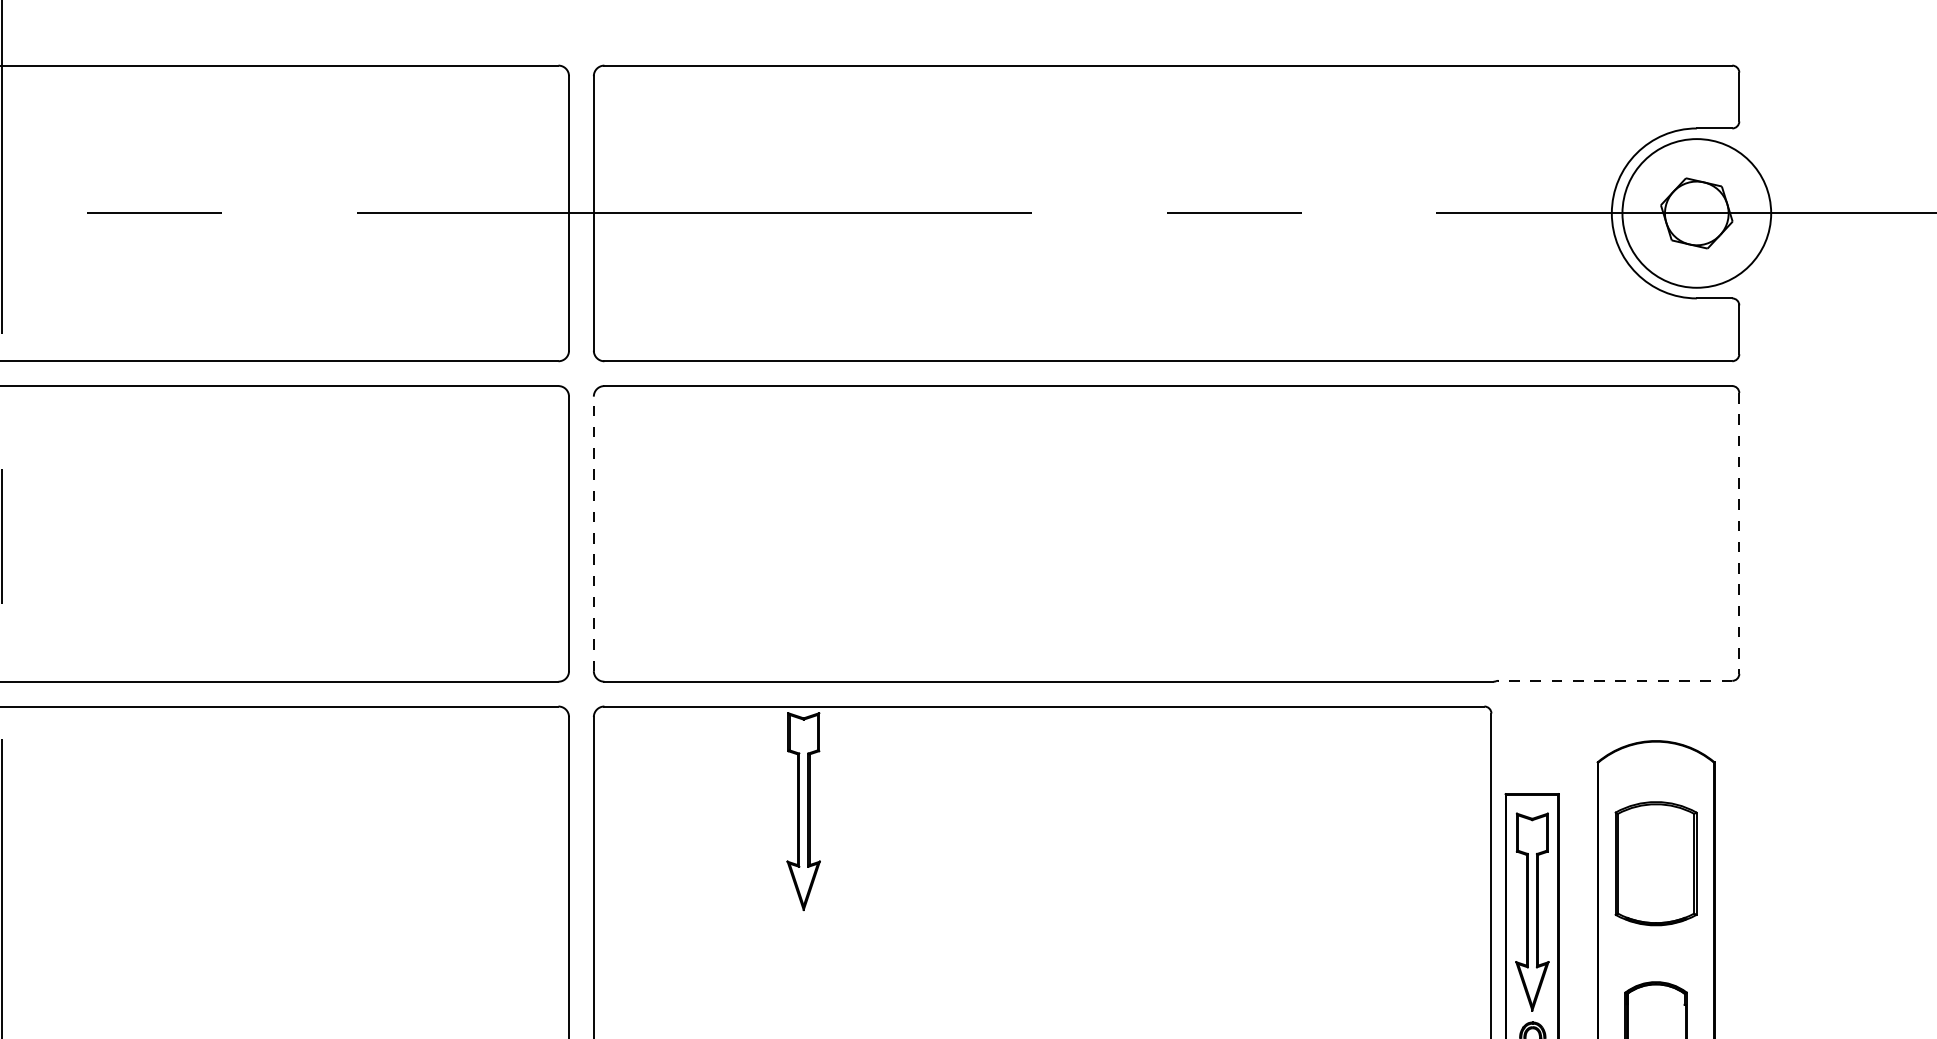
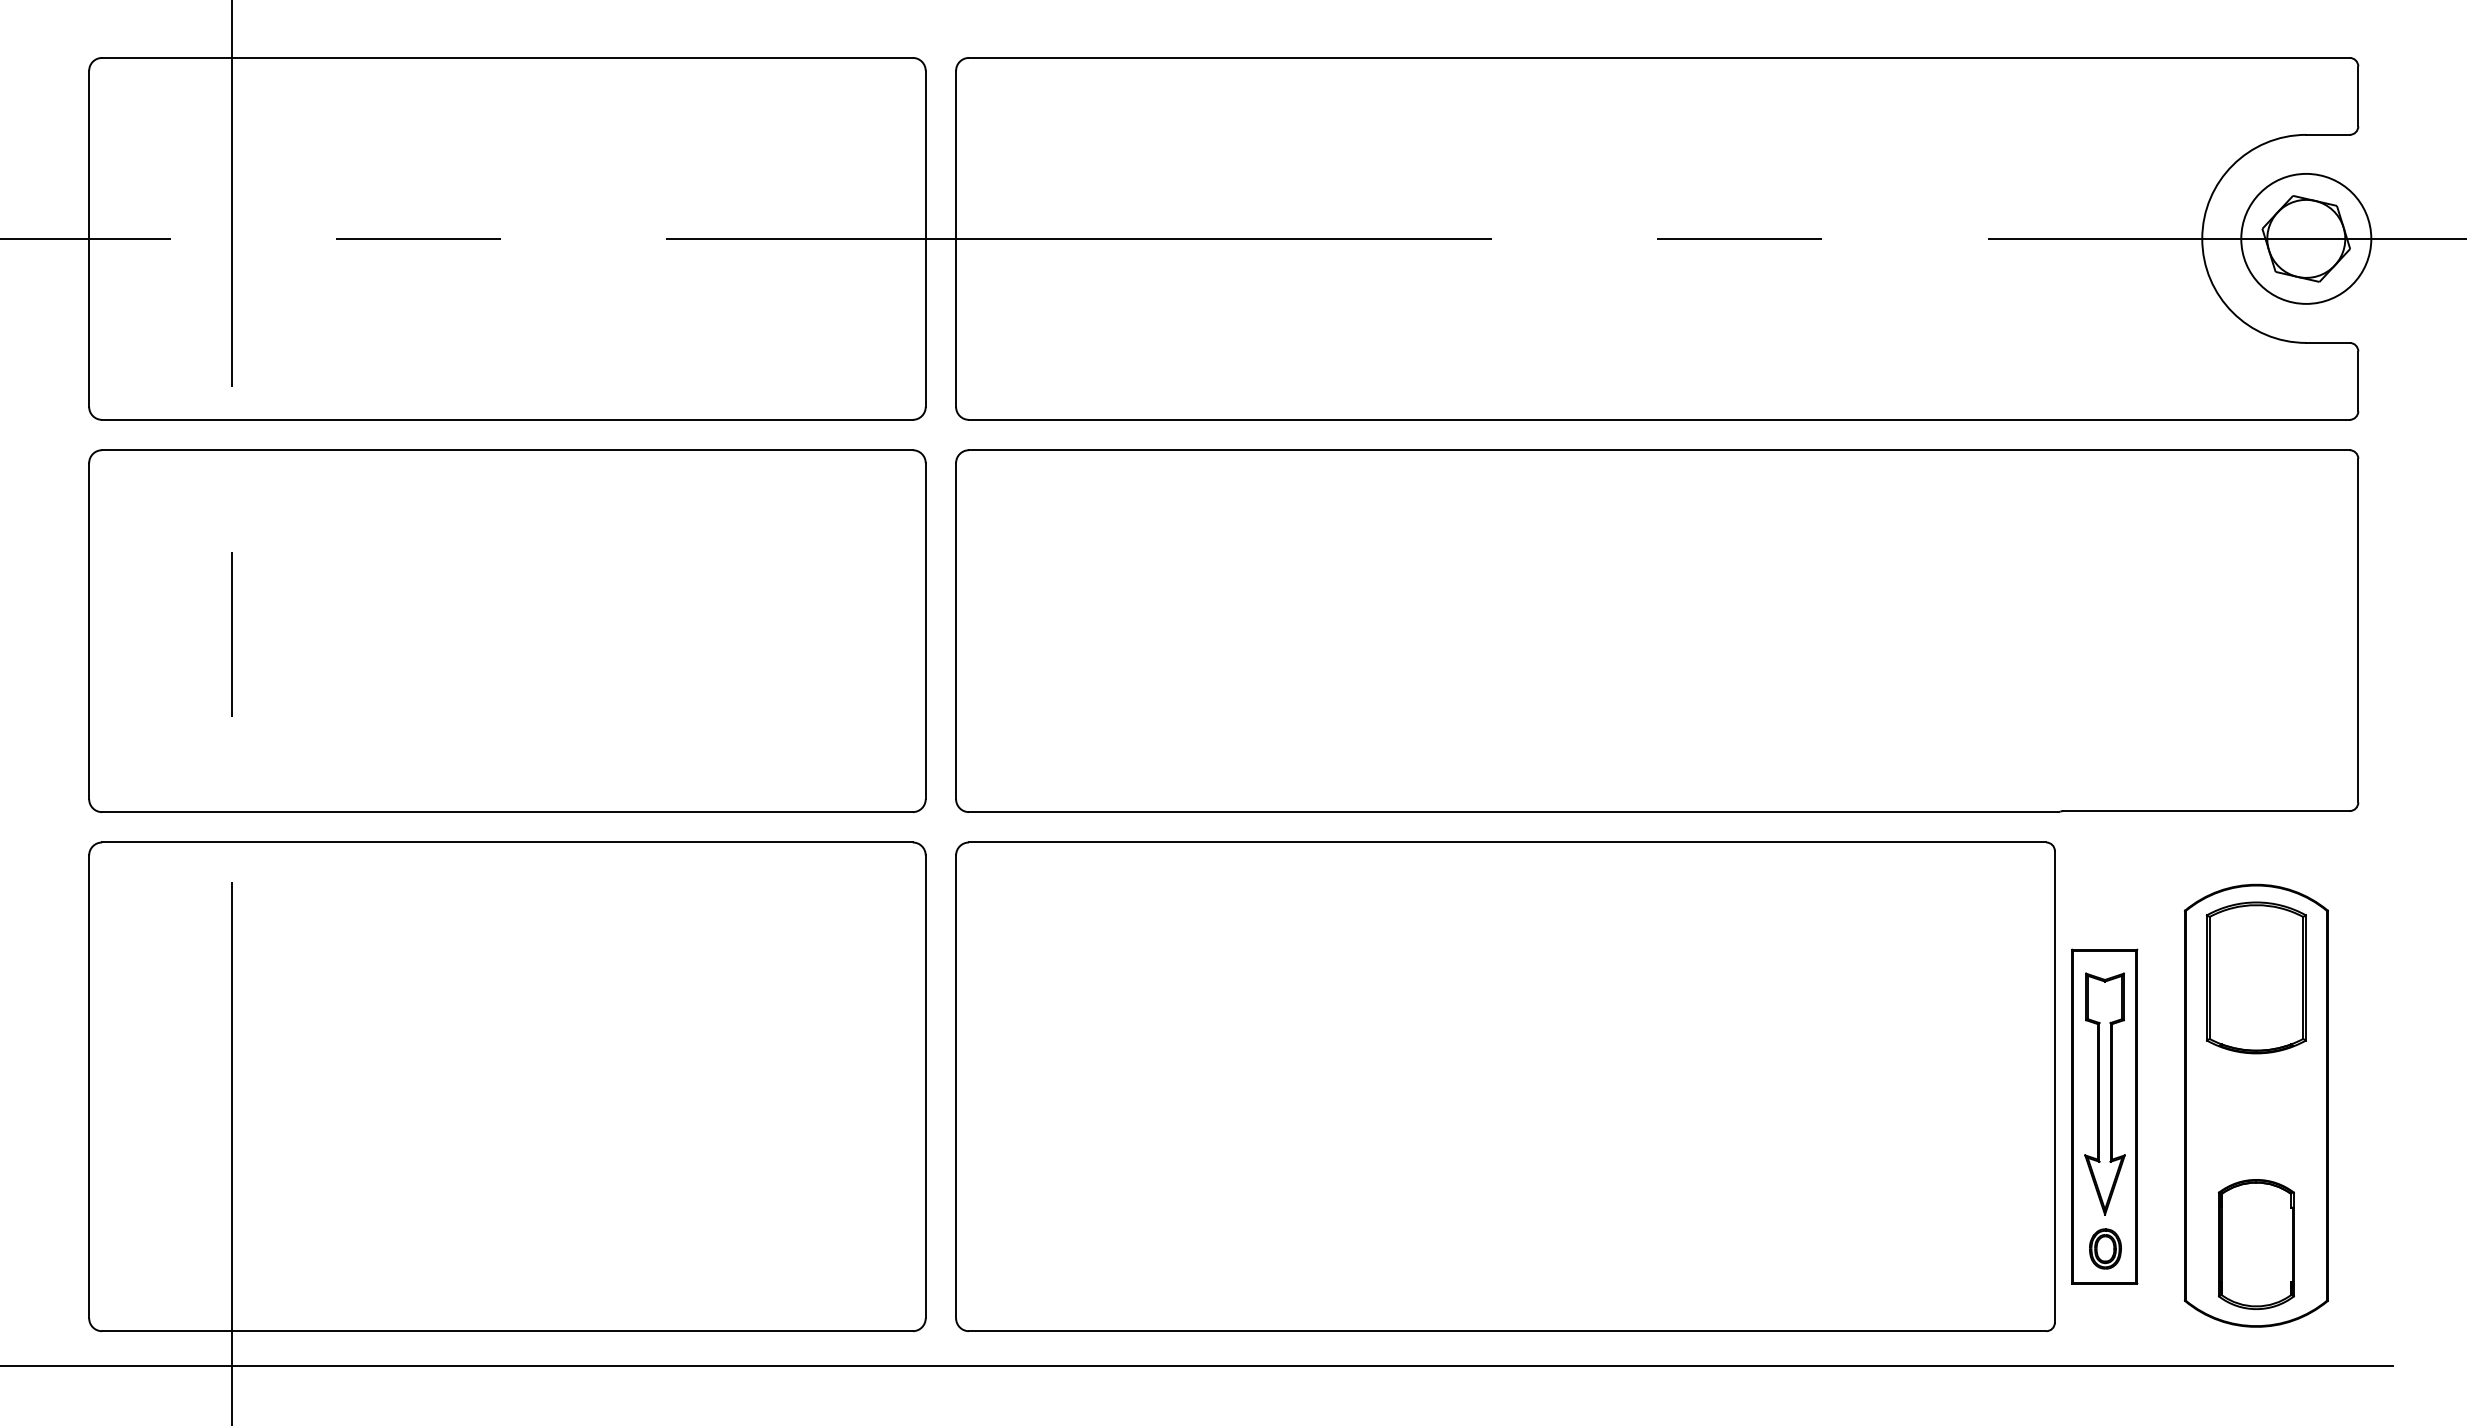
circle: (1696, 213) -> (2306, 238), size x0.71
line: (594, 533) -> (956, 630), dashed -> solid
line: (1739, 533) -> (2358, 630), dashed -> solid
line: (1615, 681) -> (2206, 811), dashed -> solid
part: (803, 811) -> (1212, 970), removed
part: (1655, 863) -> (2255, 977), moved

